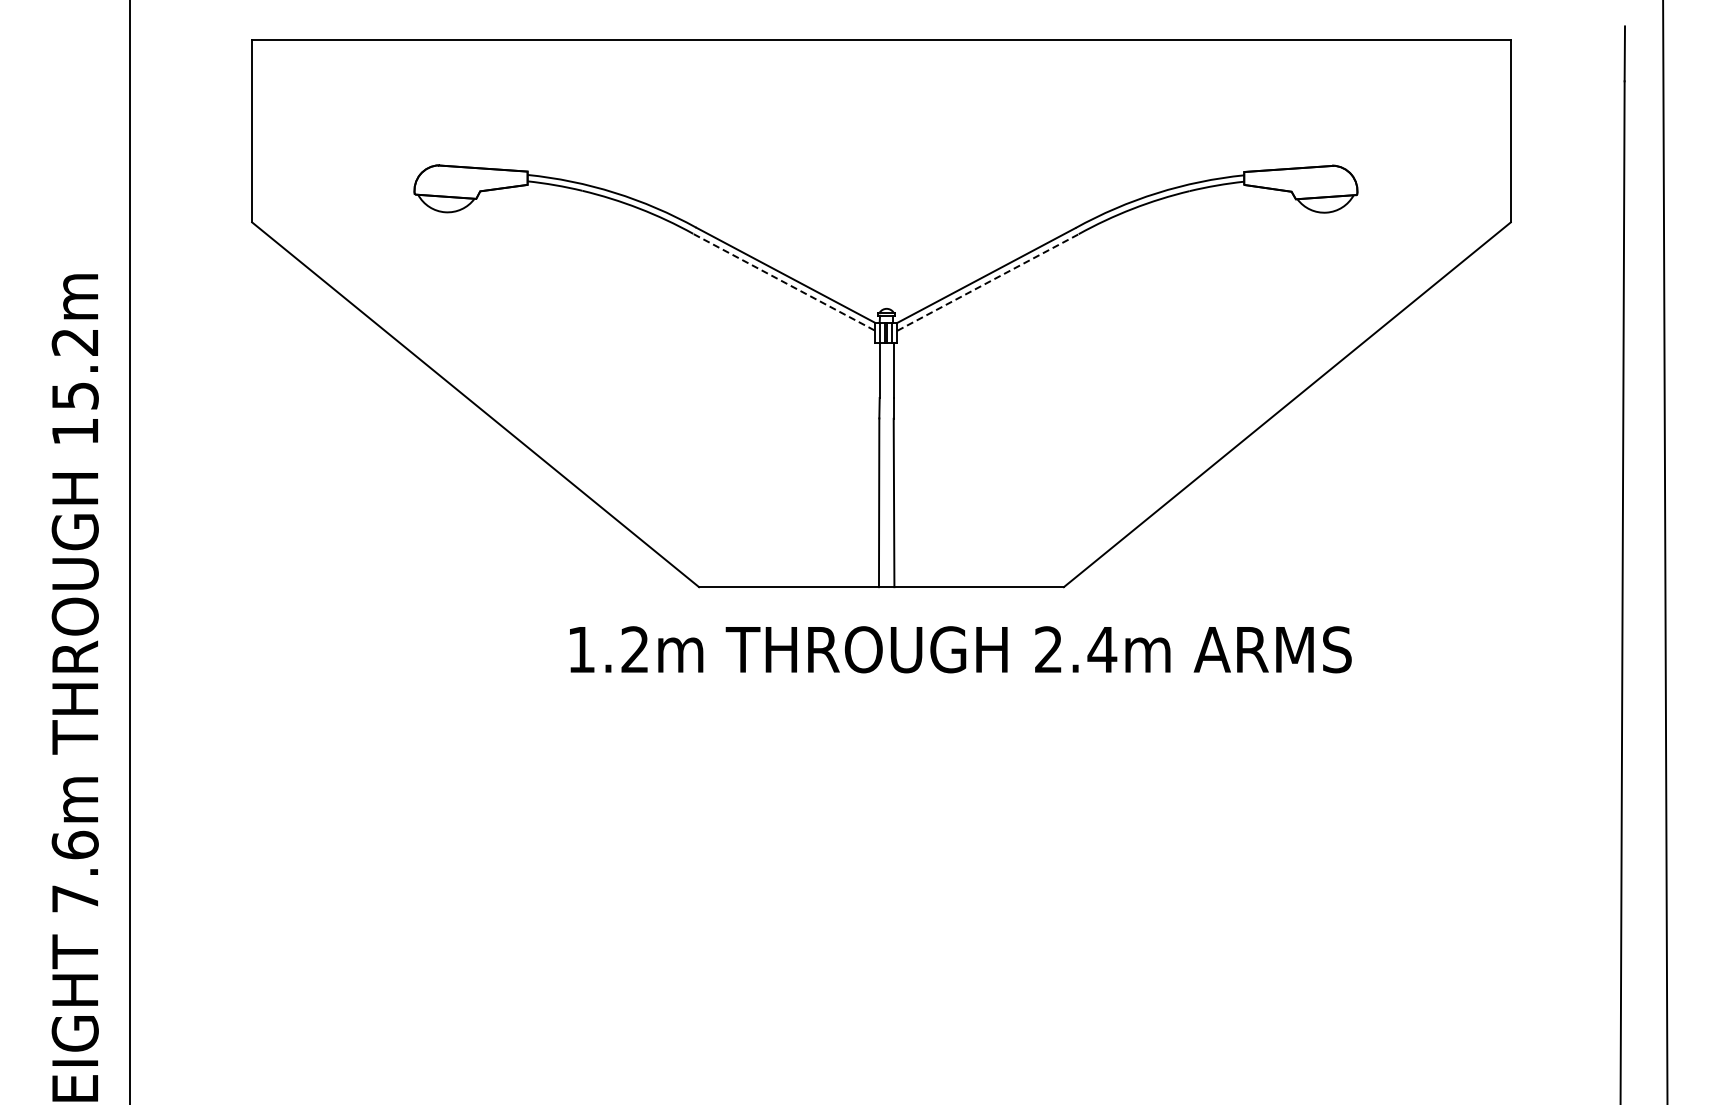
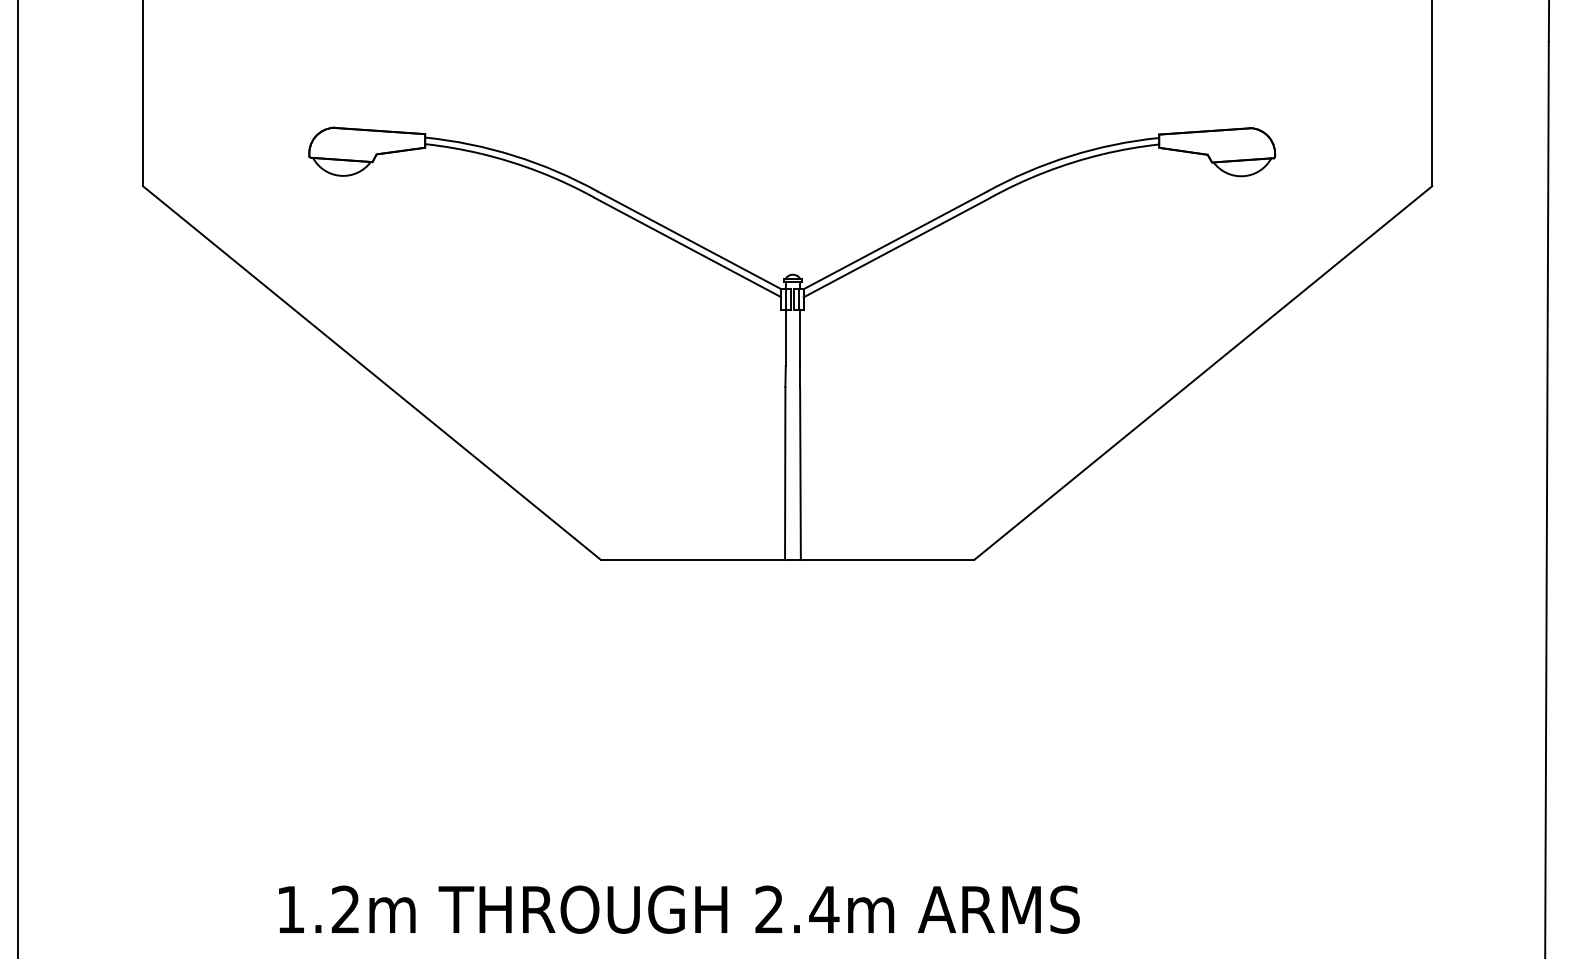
line: (783, 282) -> (687, 247), dashed -> solid
line: (988, 282) -> (897, 247), dashed -> solid
text: (960, 649) -> (679, 909), moved

